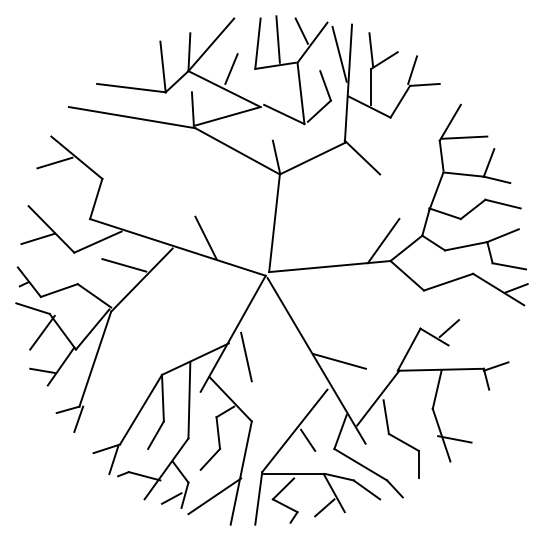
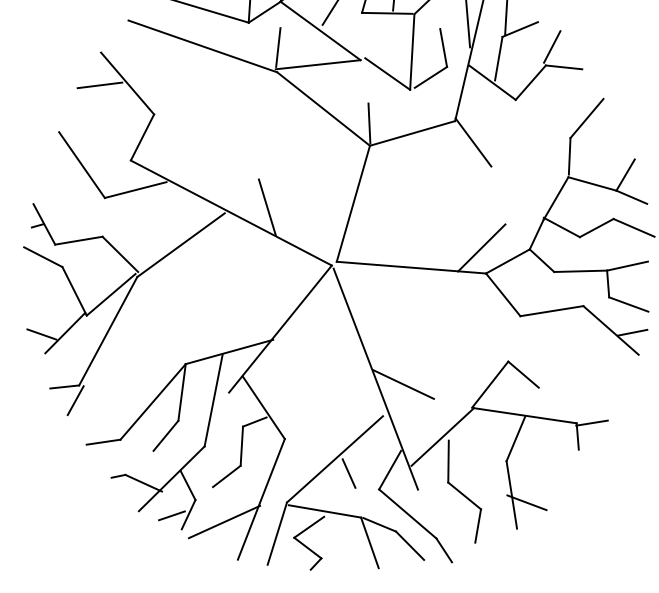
line: (464, 137) -> (601, 139), removed
line: (37, 238) -> (63, 173), removed
line: (124, 265) -> (162, 223), removed
line: (449, 328) -> (543, 367), removed
line: (42, 332) -> (49, 288), removed
line: (246, 356) -> (291, 359), removed
line: (113, 460) -> (109, 457), removed
line: (324, 507) -> (355, 558), removed

